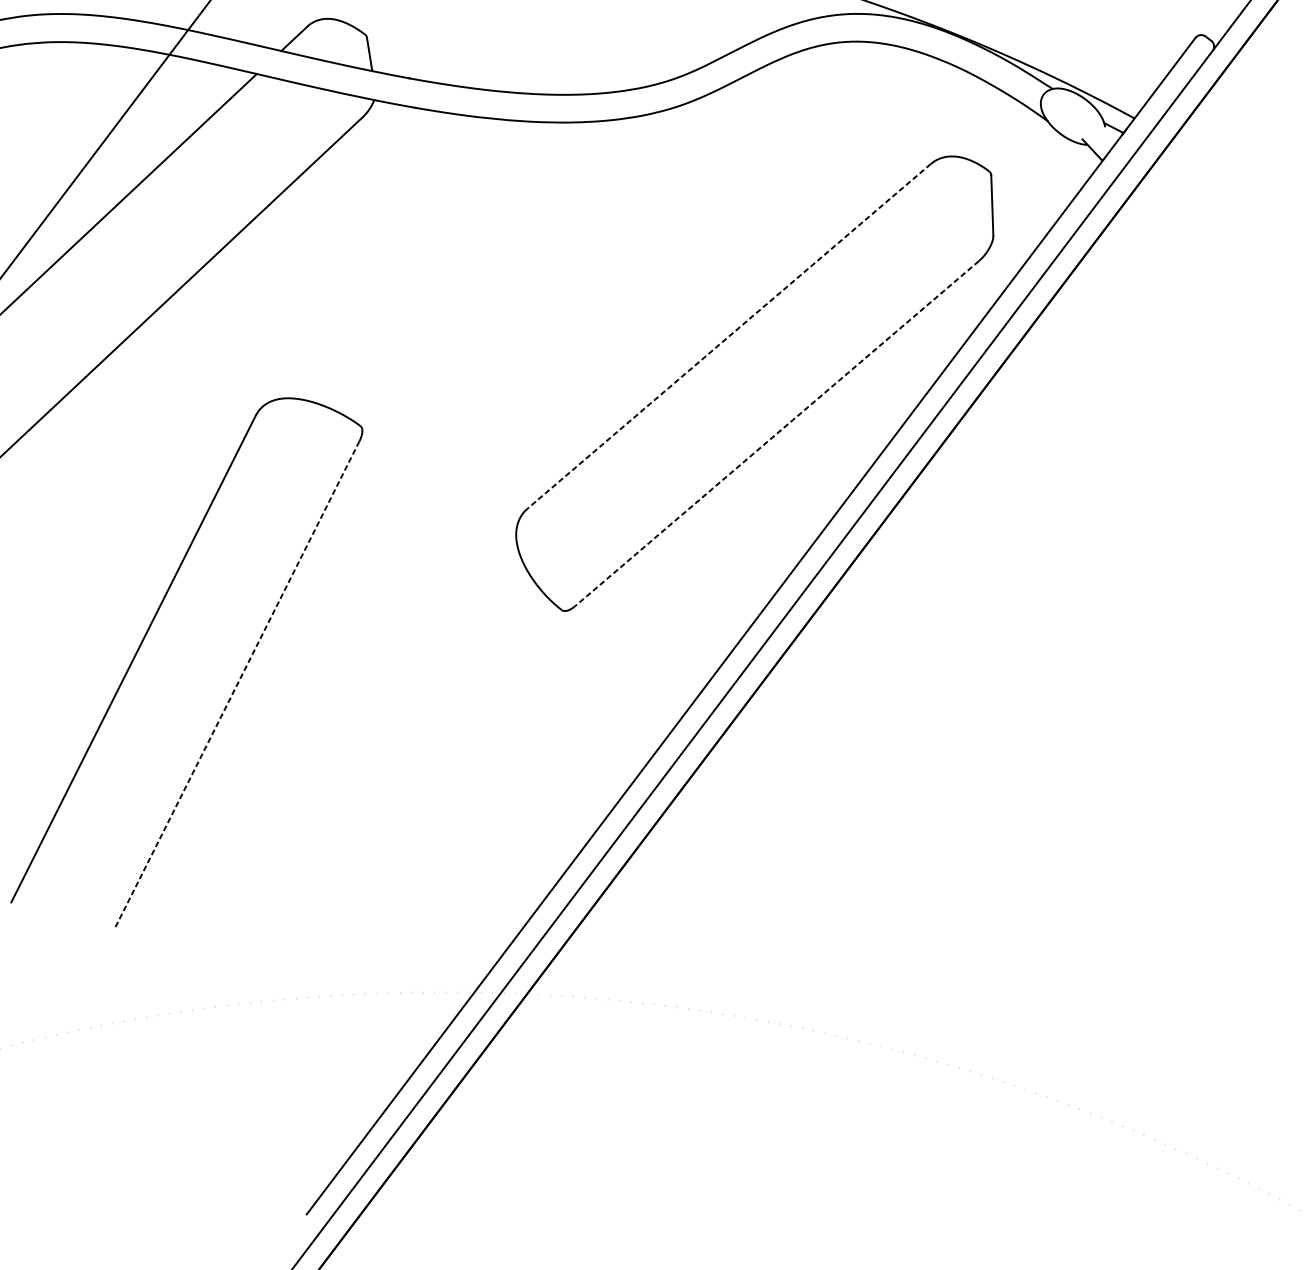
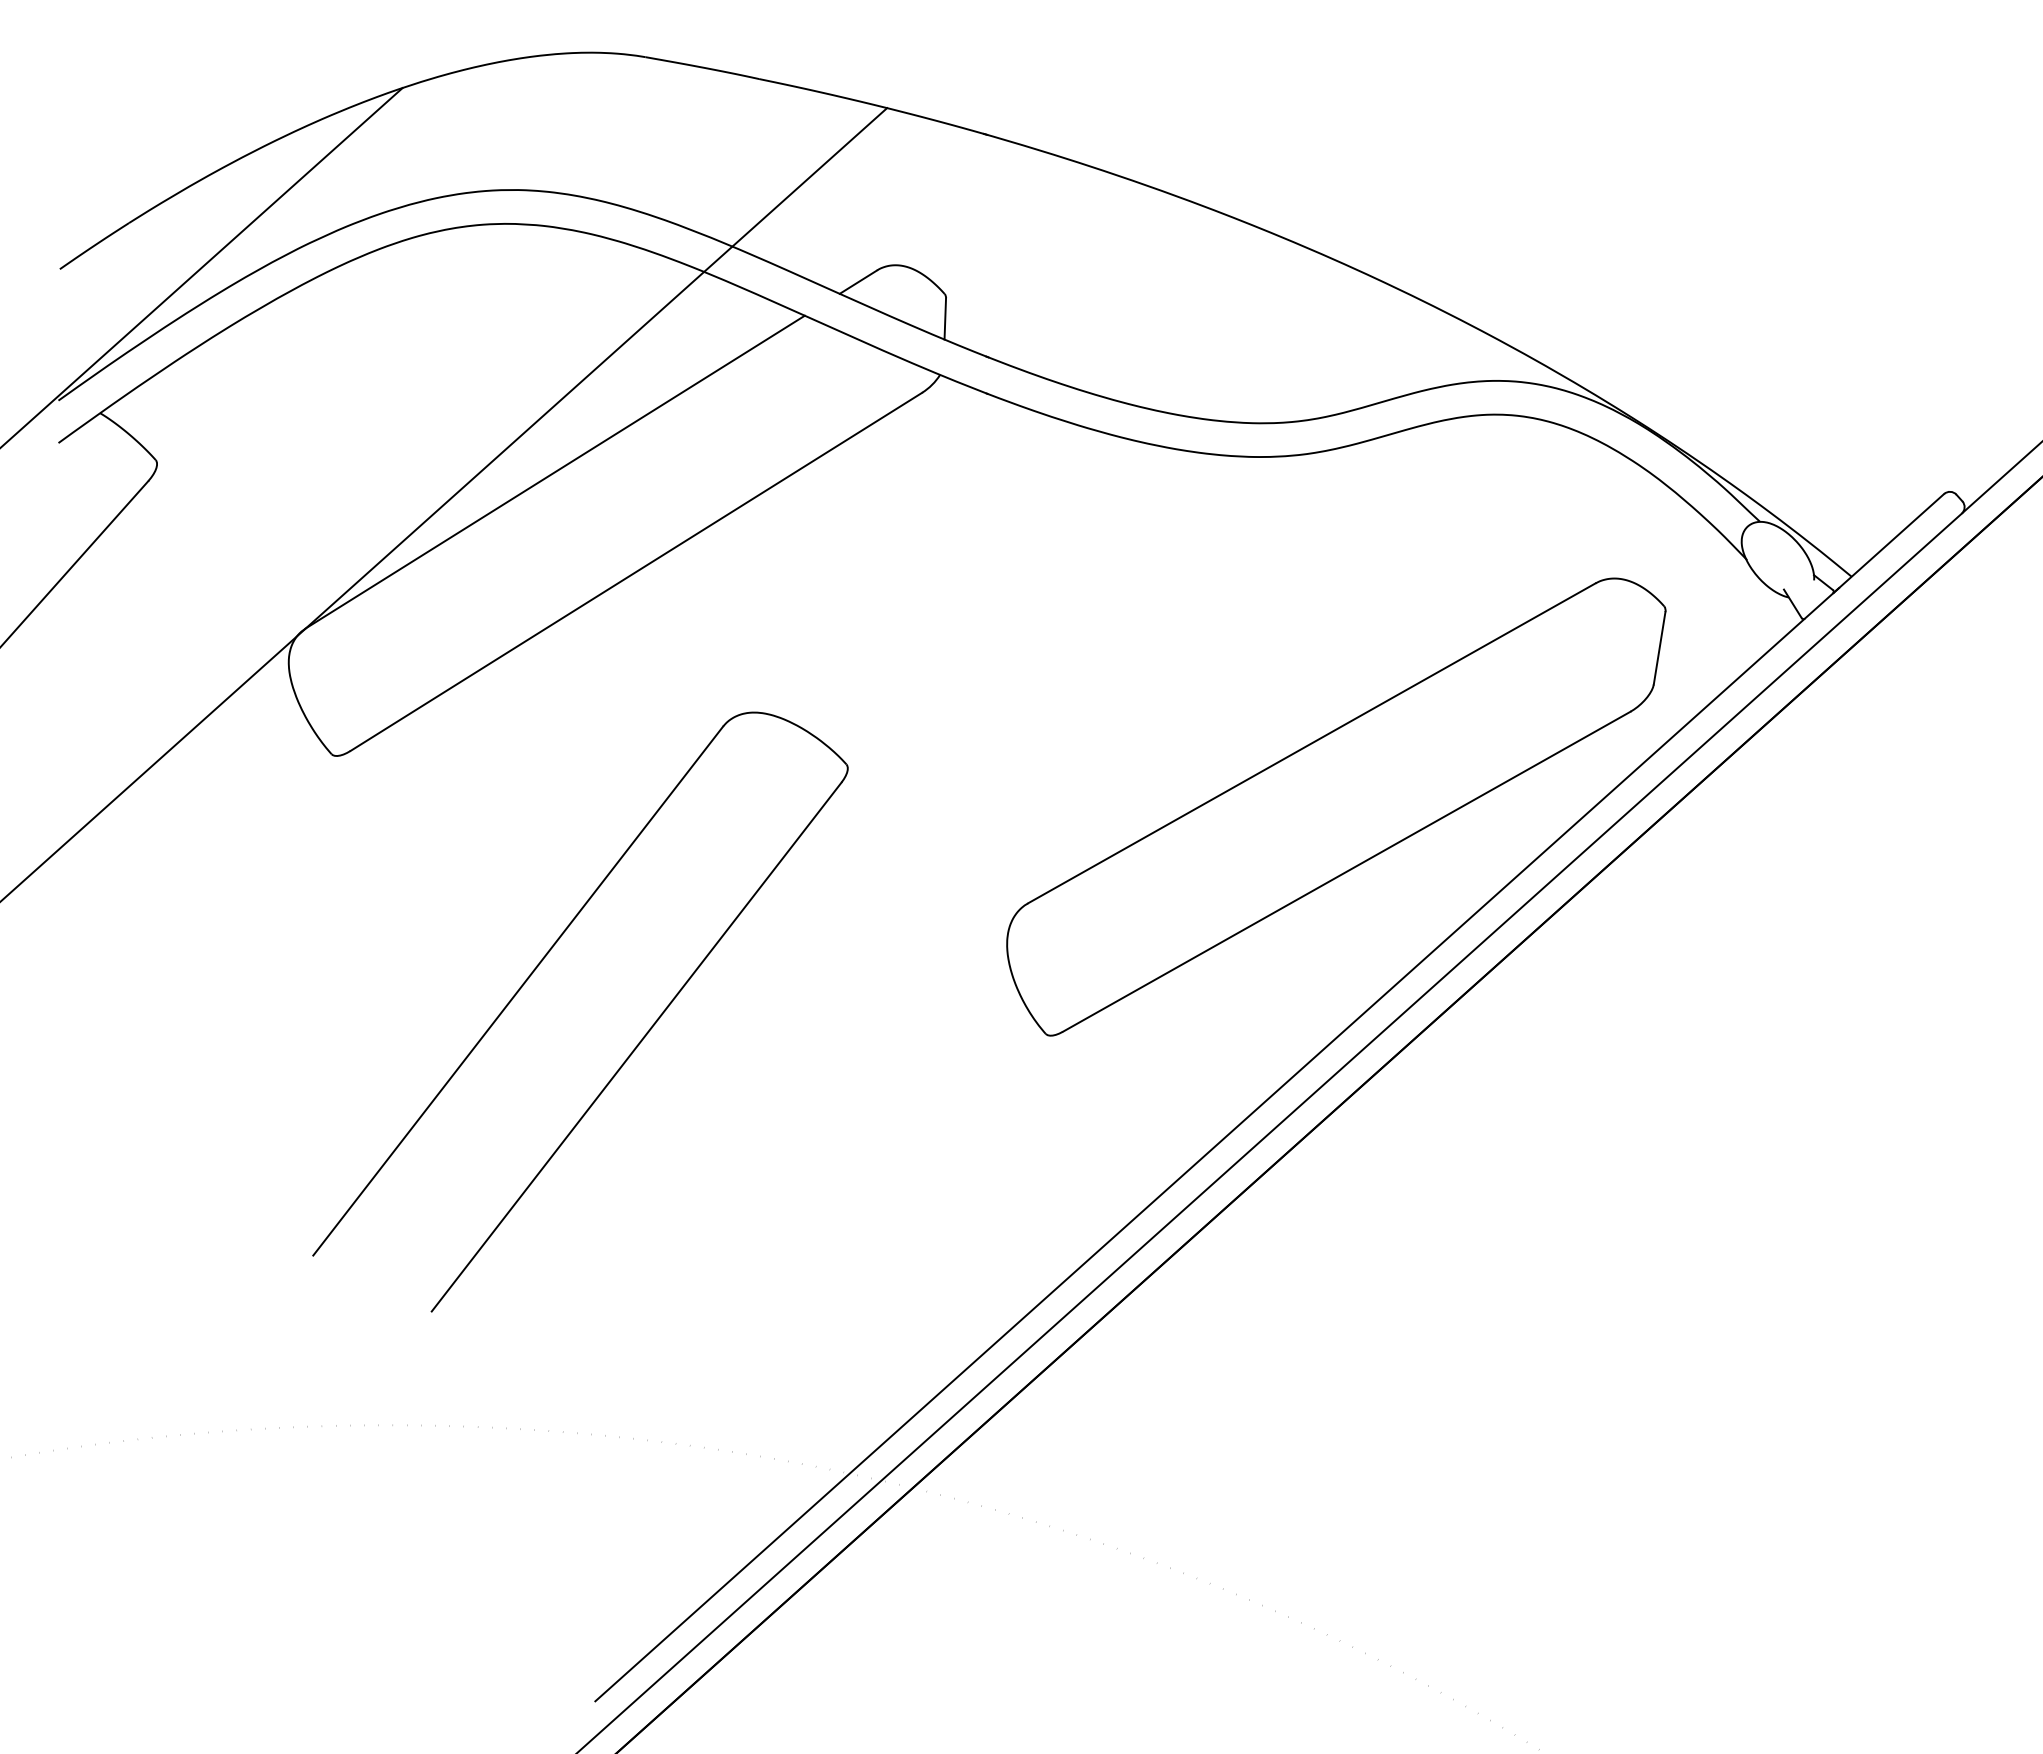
line: (728, 336) -> (1311, 743), dashed -> solid
line: (777, 433) -> (1346, 871), dashed -> solid
line: (237, 685) -> (636, 1047), dashed -> solid

